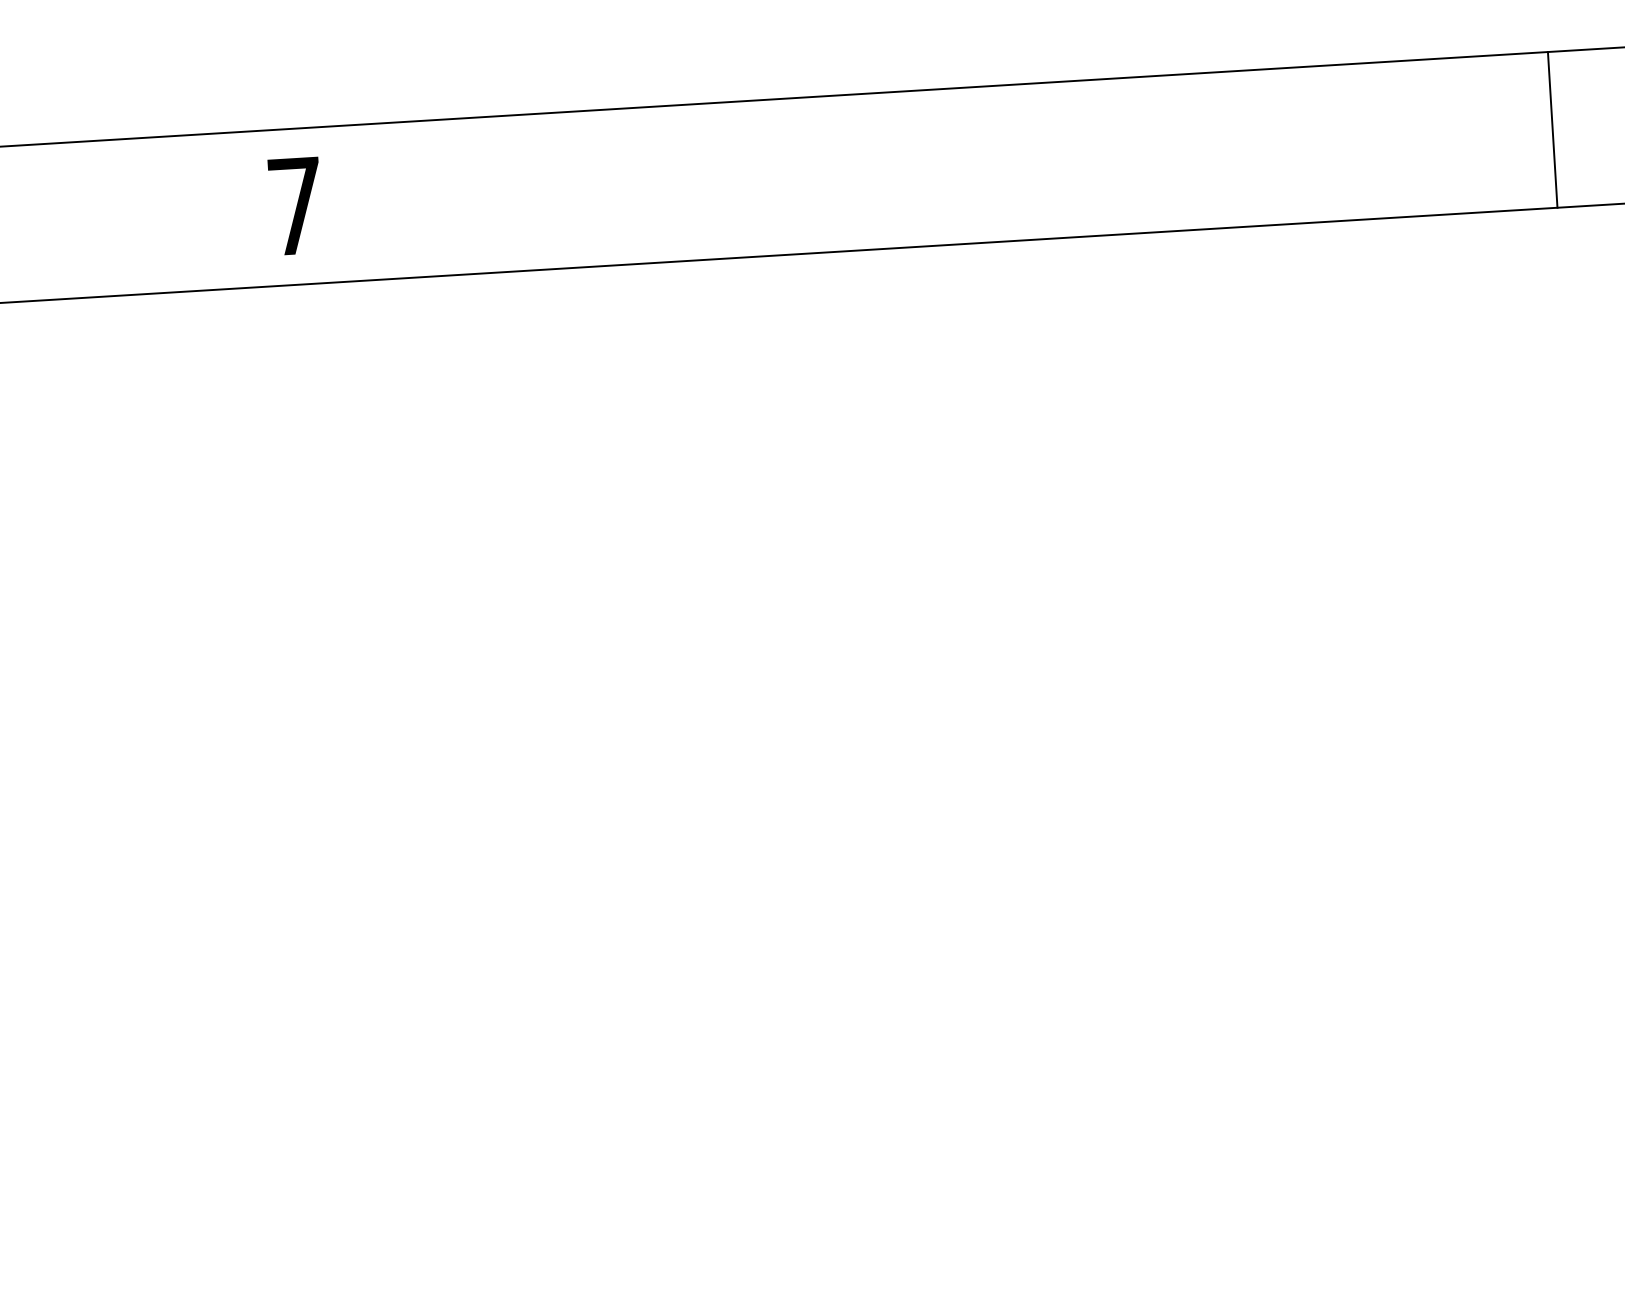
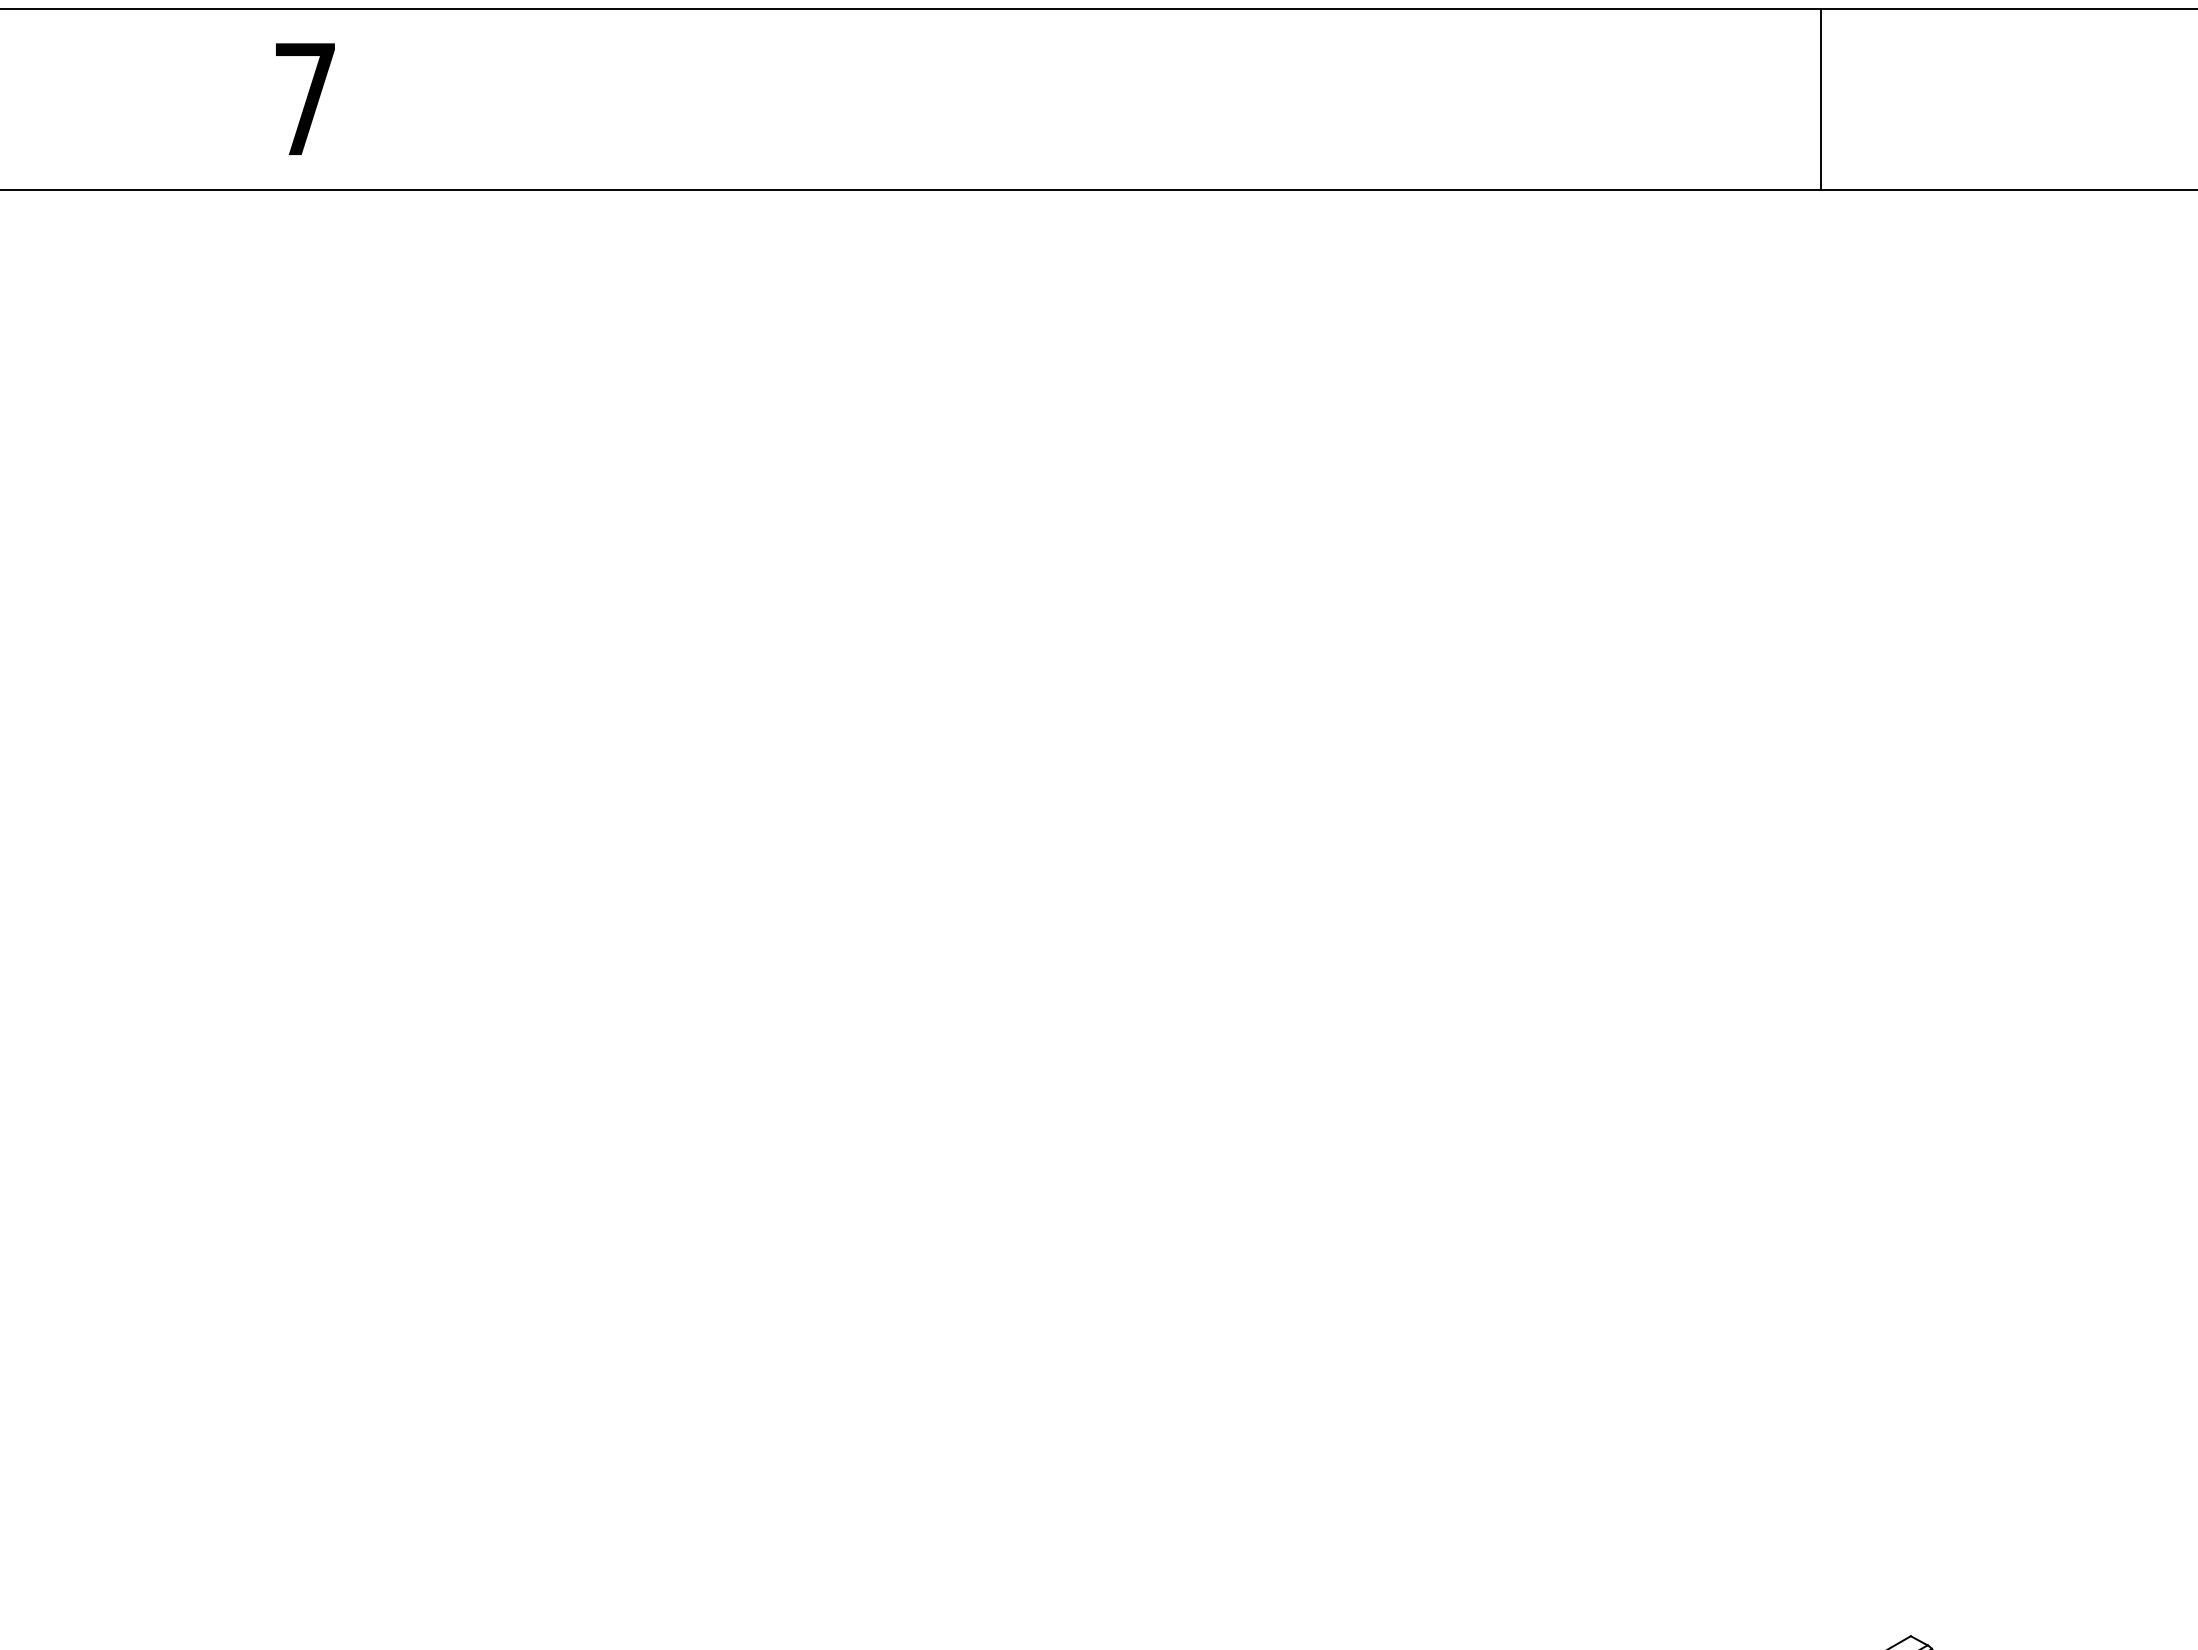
line: (1552, 129) -> (1820, 99), moved

